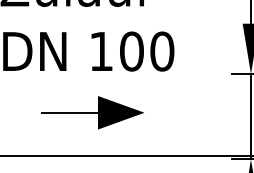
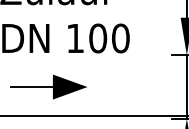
part: (92, 112) -> (48, 86), moved

